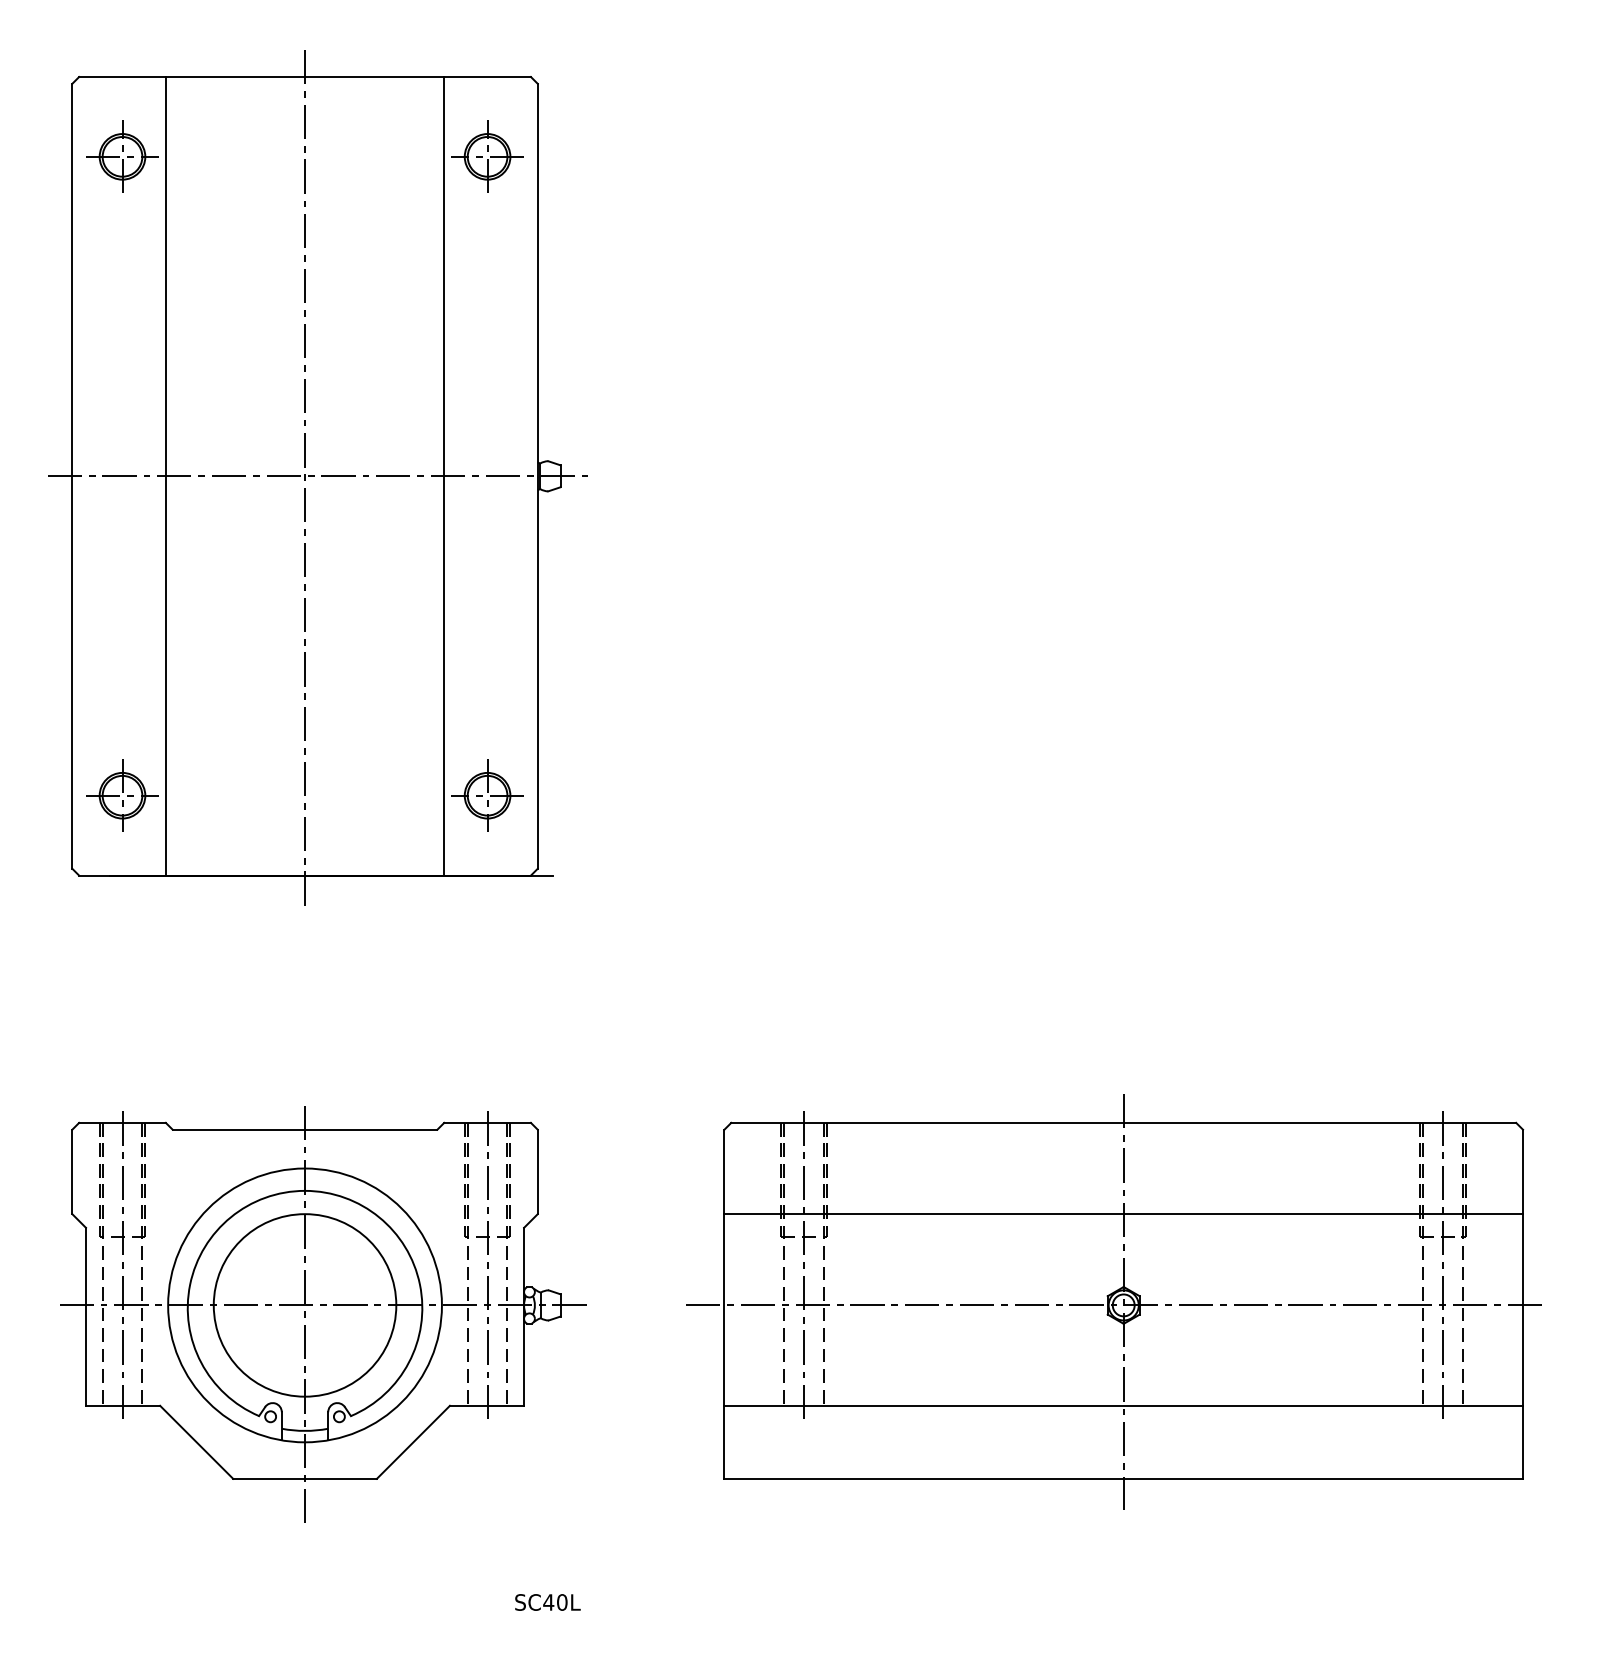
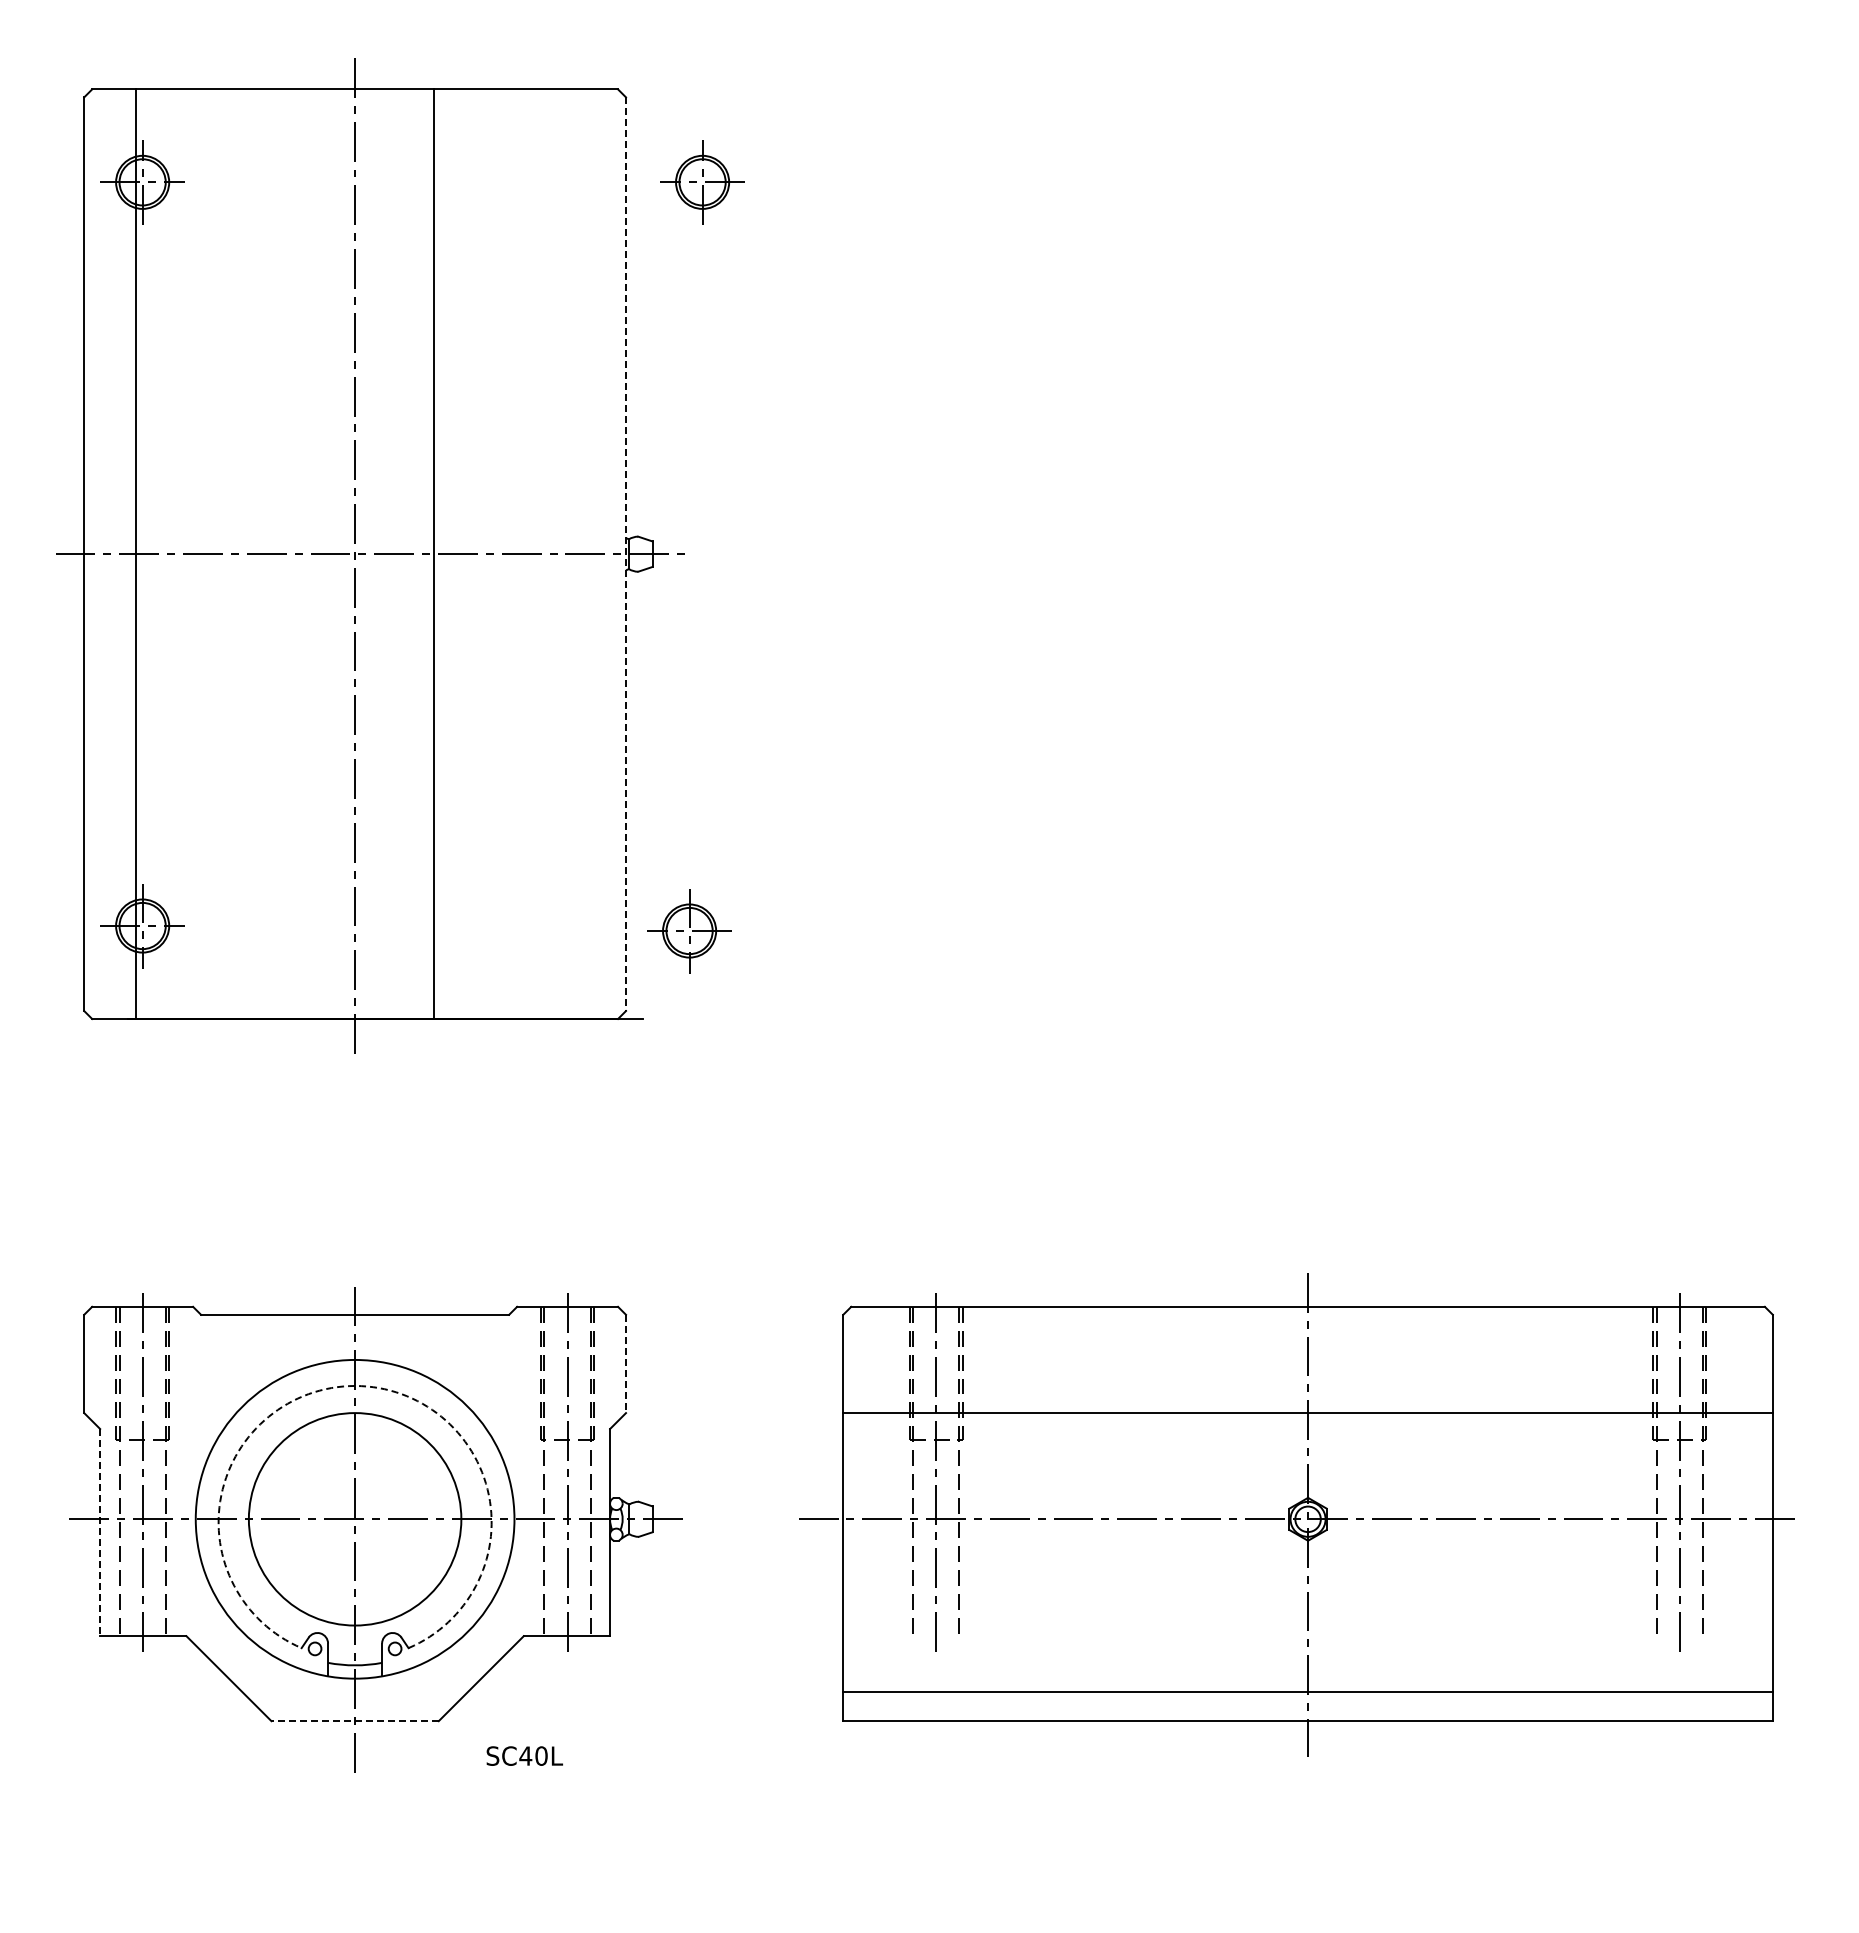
part: (487, 156) -> (702, 182), moved
line: (166, 475) -> (136, 553), moved
line: (444, 475) -> (434, 553), moved
line: (538, 476) -> (626, 554), solid -> dashed
part: (487, 796) -> (689, 931), moved
line: (538, 1172) -> (626, 1364), solid -> dashed
arc: (305, 1190) -> (355, 1385), solid -> dashed
line: (86, 1316) -> (100, 1532), solid -> dashed
line: (1123, 1406) -> (1307, 1692), moved
line: (305, 1479) -> (355, 1721), solid -> dashed
text: (547, 1601) -> (524, 1755), moved

